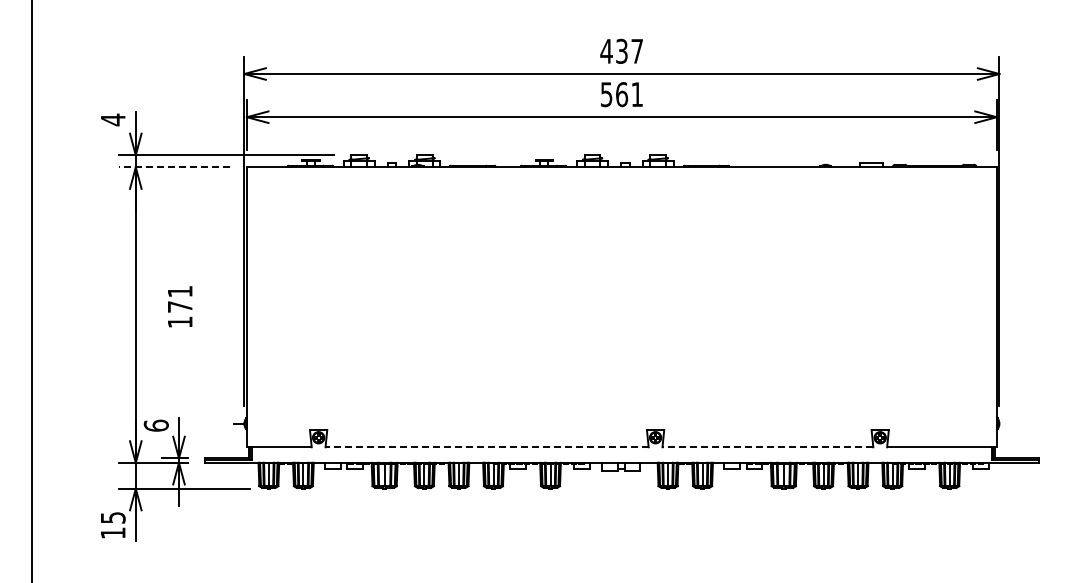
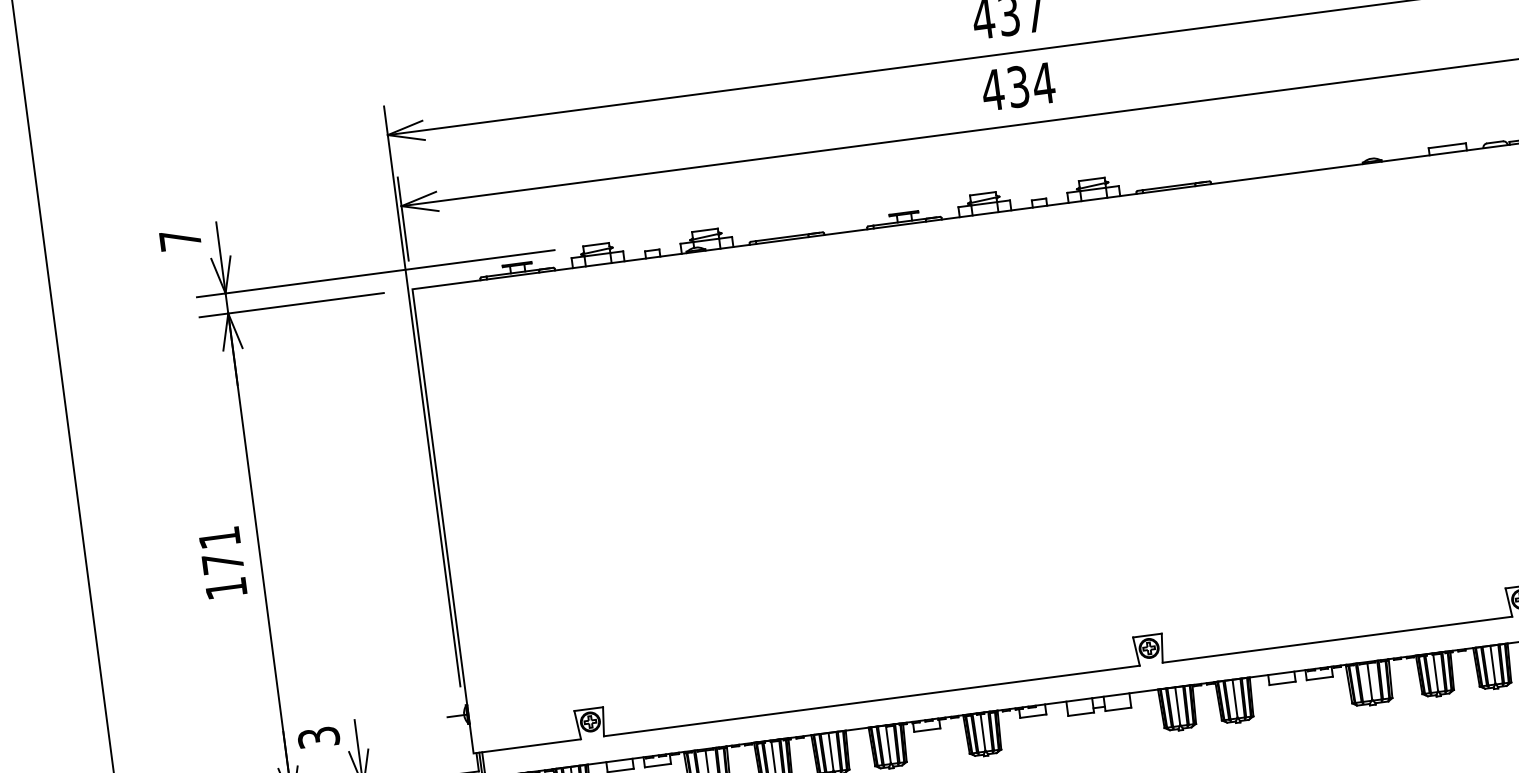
text: (621, 94) -> (1017, 86), 561 -> 434
text: (113, 119) -> (180, 239), 4 -> 7
line: (174, 167) -> (292, 305), dashed -> solid
text: (180, 306) -> (223, 562), moved
text: (155, 425) -> (317, 737), 6 -> 3
line: (487, 447) -> (872, 701), dashed -> solid
line: (767, 447) -> (1336, 640), dashed -> solid

